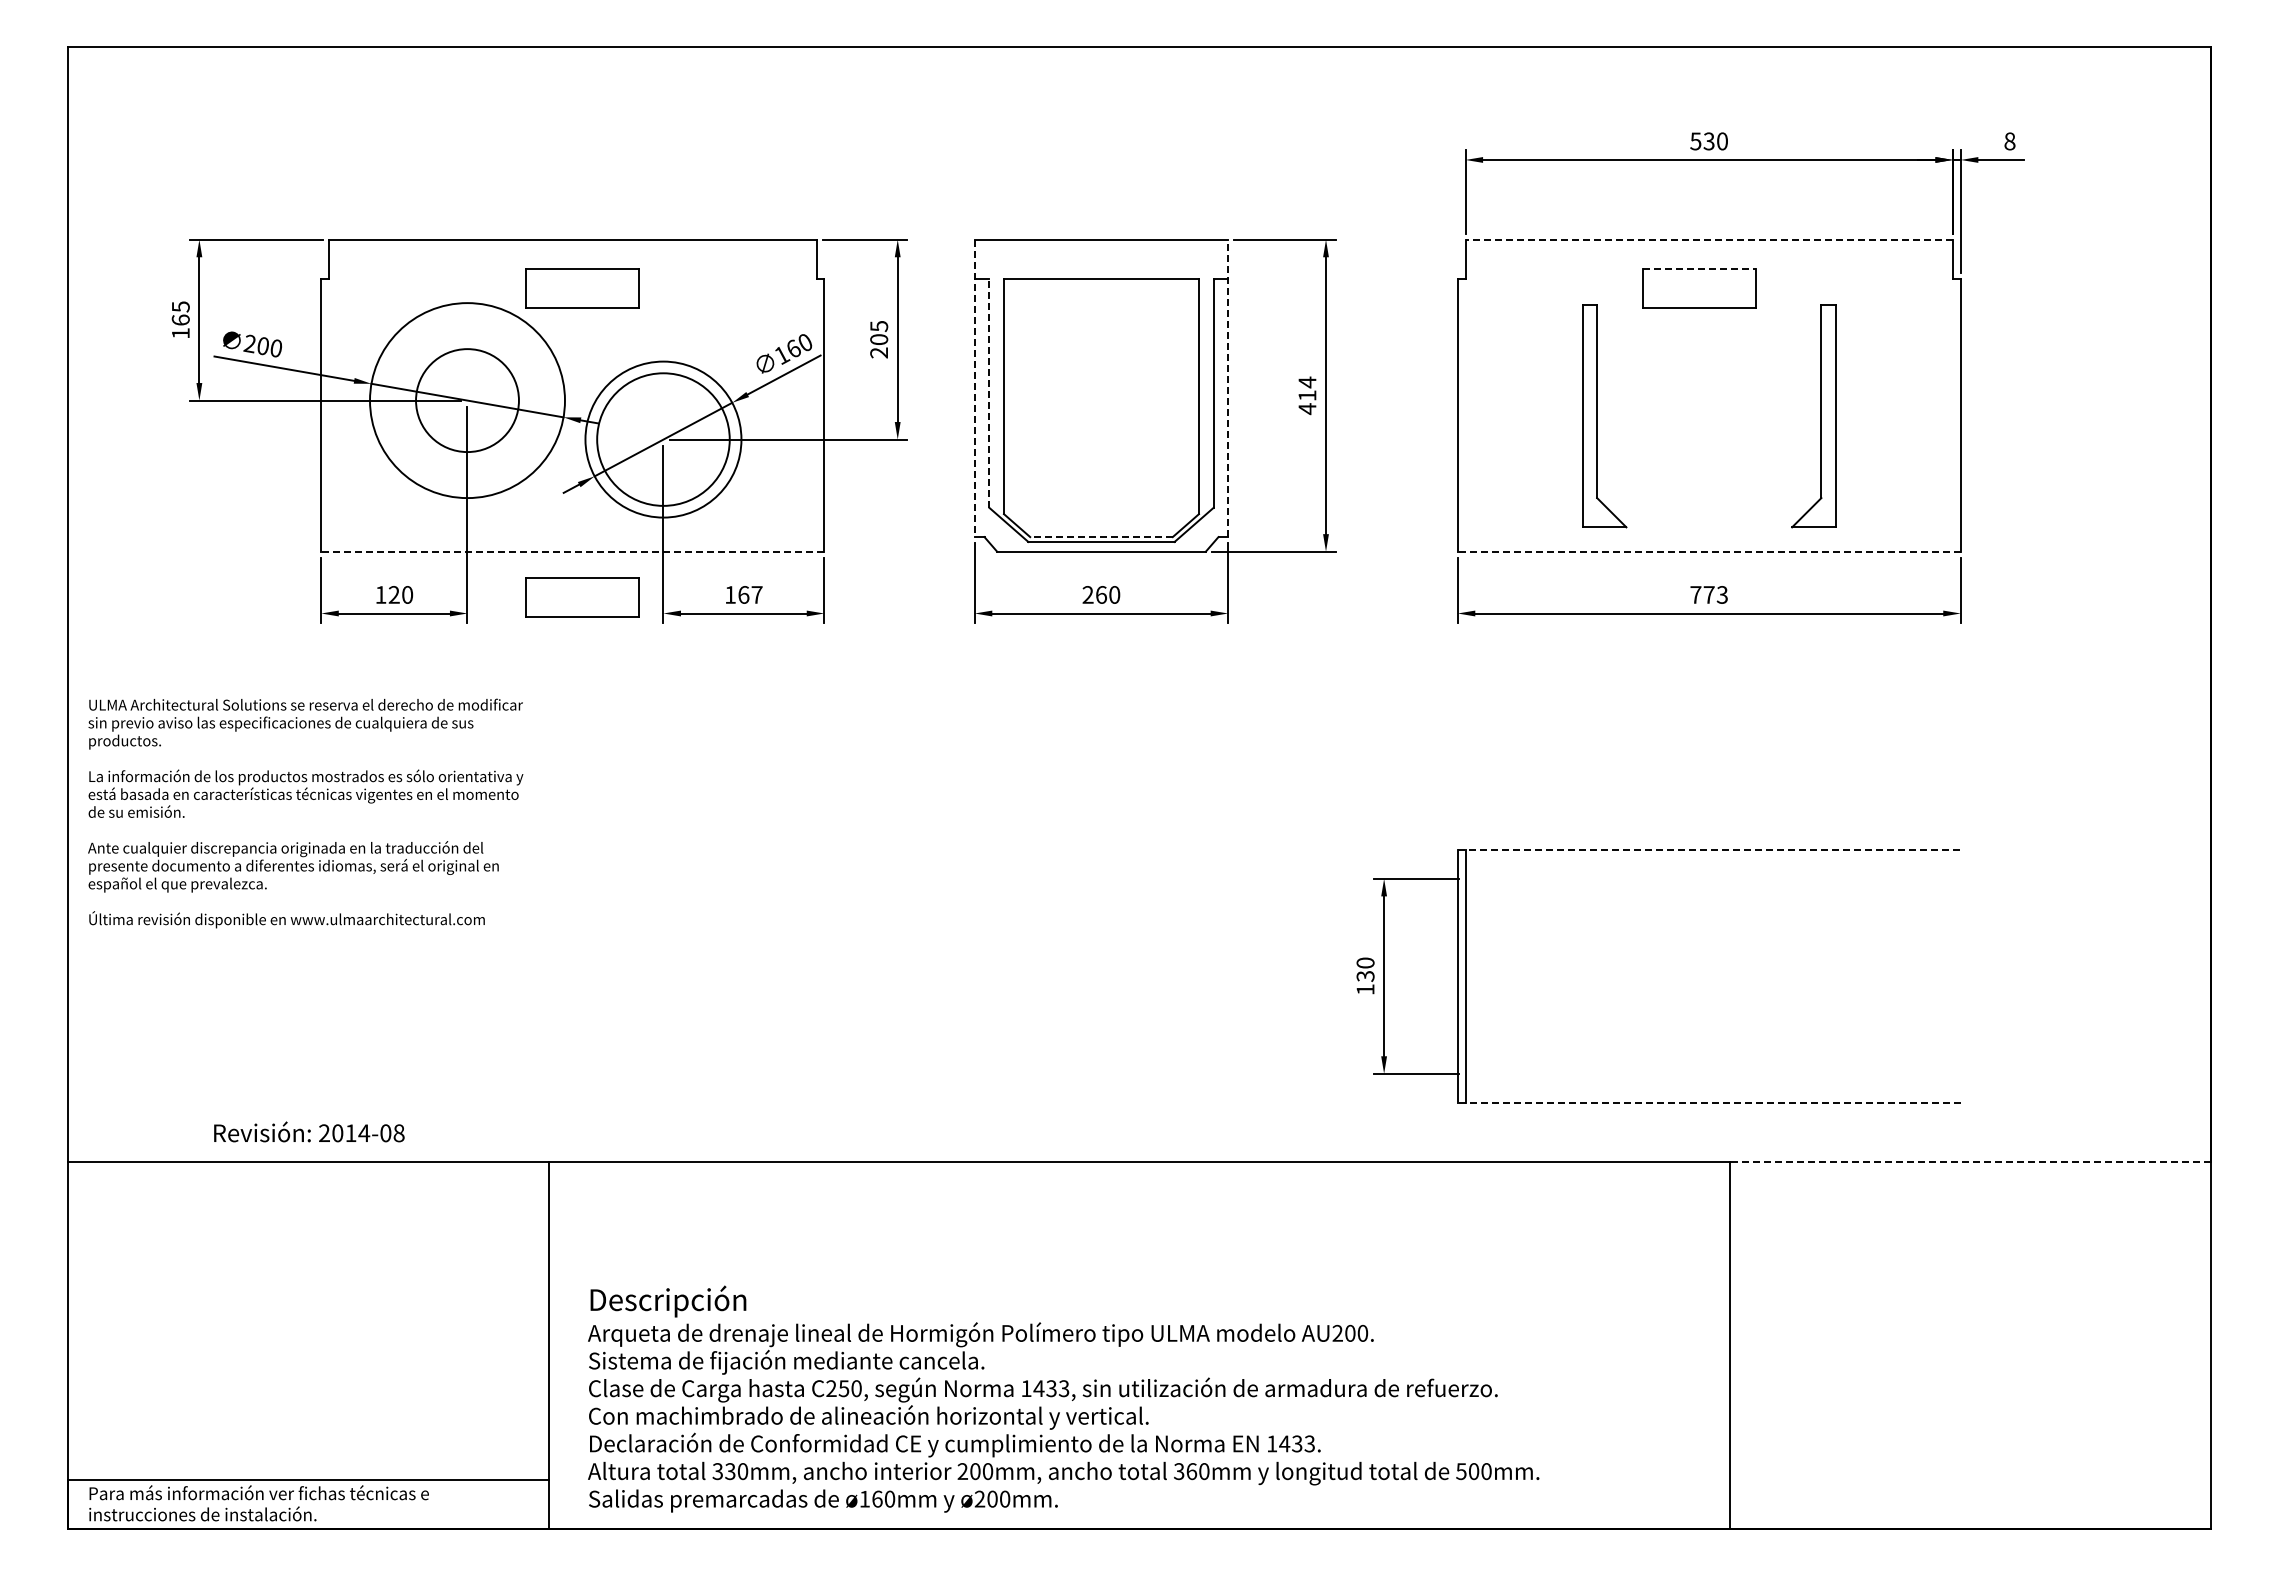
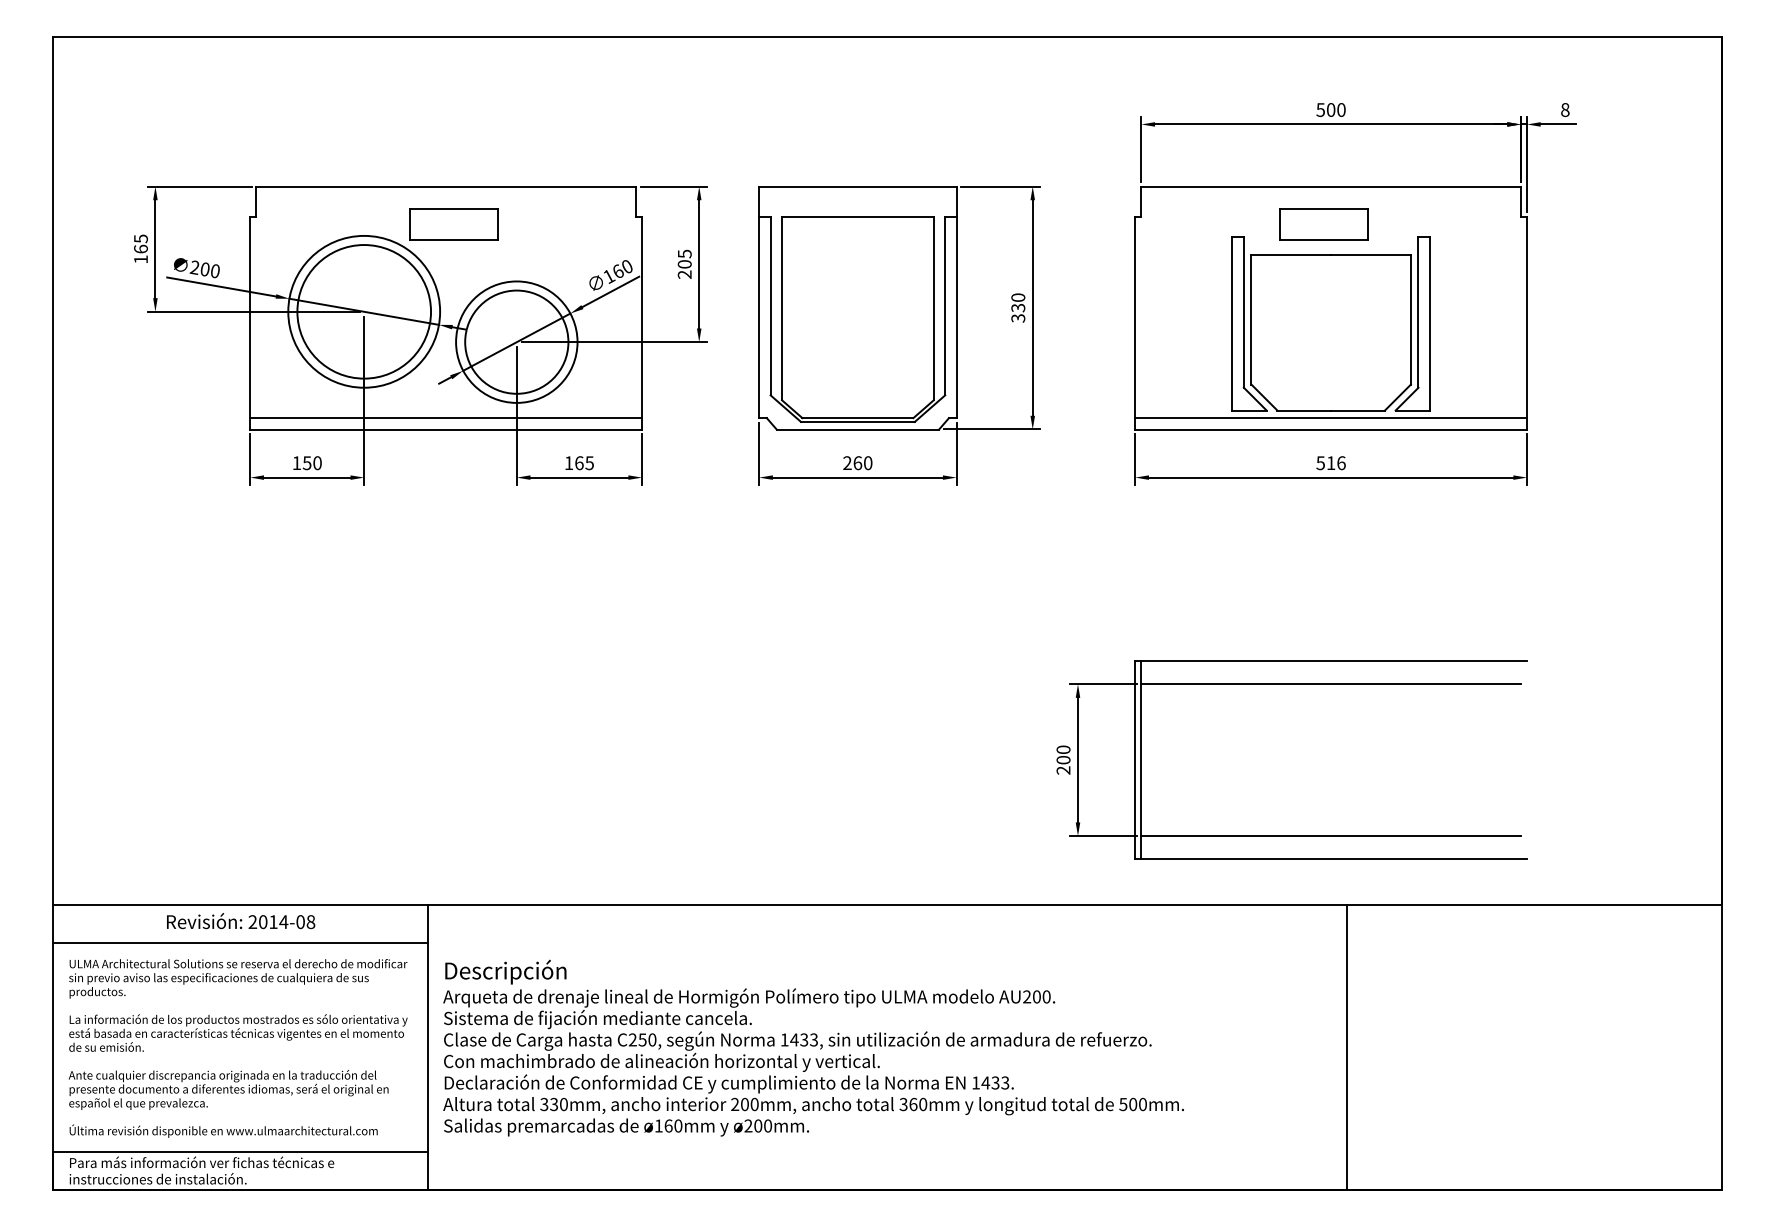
text: (1708, 141) -> (1330, 110), 530 -> 500
line: (1709, 239) -> (1331, 186), dashed -> solid
line: (1699, 268) -> (1323, 208), dashed -> solid
line: (974, 388) -> (759, 302), dashed -> solid
line: (1228, 388) -> (956, 302), dashed -> solid
line: (989, 393) -> (770, 306), dashed -> solid
text: (1307, 395) -> (1018, 307), 414 -> 330
circle: (467, 400) -> (364, 311), size x1.67
part: (1708, 427) -> (1330, 332), added
line: (572, 537) -> (445, 418), added
line: (1101, 537) -> (857, 418), dashed -> solid
line: (1708, 537) -> (1330, 418), added
line: (572, 551) -> (445, 429), dashed -> solid
line: (1709, 551) -> (1331, 429), dashed -> solid
text: (393, 594) -> (306, 462), 120 -> 150
text: (756, 594) -> (589, 462), 167 -> 165
text: (1709, 594) -> (1331, 462), 773 -> 516
part: (582, 597) -> (453, 465), removed
text: (305, 813) -> (238, 1048), moved
line: (1709, 849) -> (1331, 661), dashed -> solid
line: (1709, 878) -> (1331, 683), added
text: (1365, 982) -> (1063, 764), 130 -> 200
line: (1709, 1073) -> (1331, 835), added
line: (1709, 1103) -> (1331, 859), dashed -> solid
text: (309, 1131) -> (241, 920), moved
line: (1969, 1162) -> (1533, 905), dashed -> solid
line: (308, 1210) -> (240, 942), added
text: (1063, 1398) -> (813, 1047), moved

